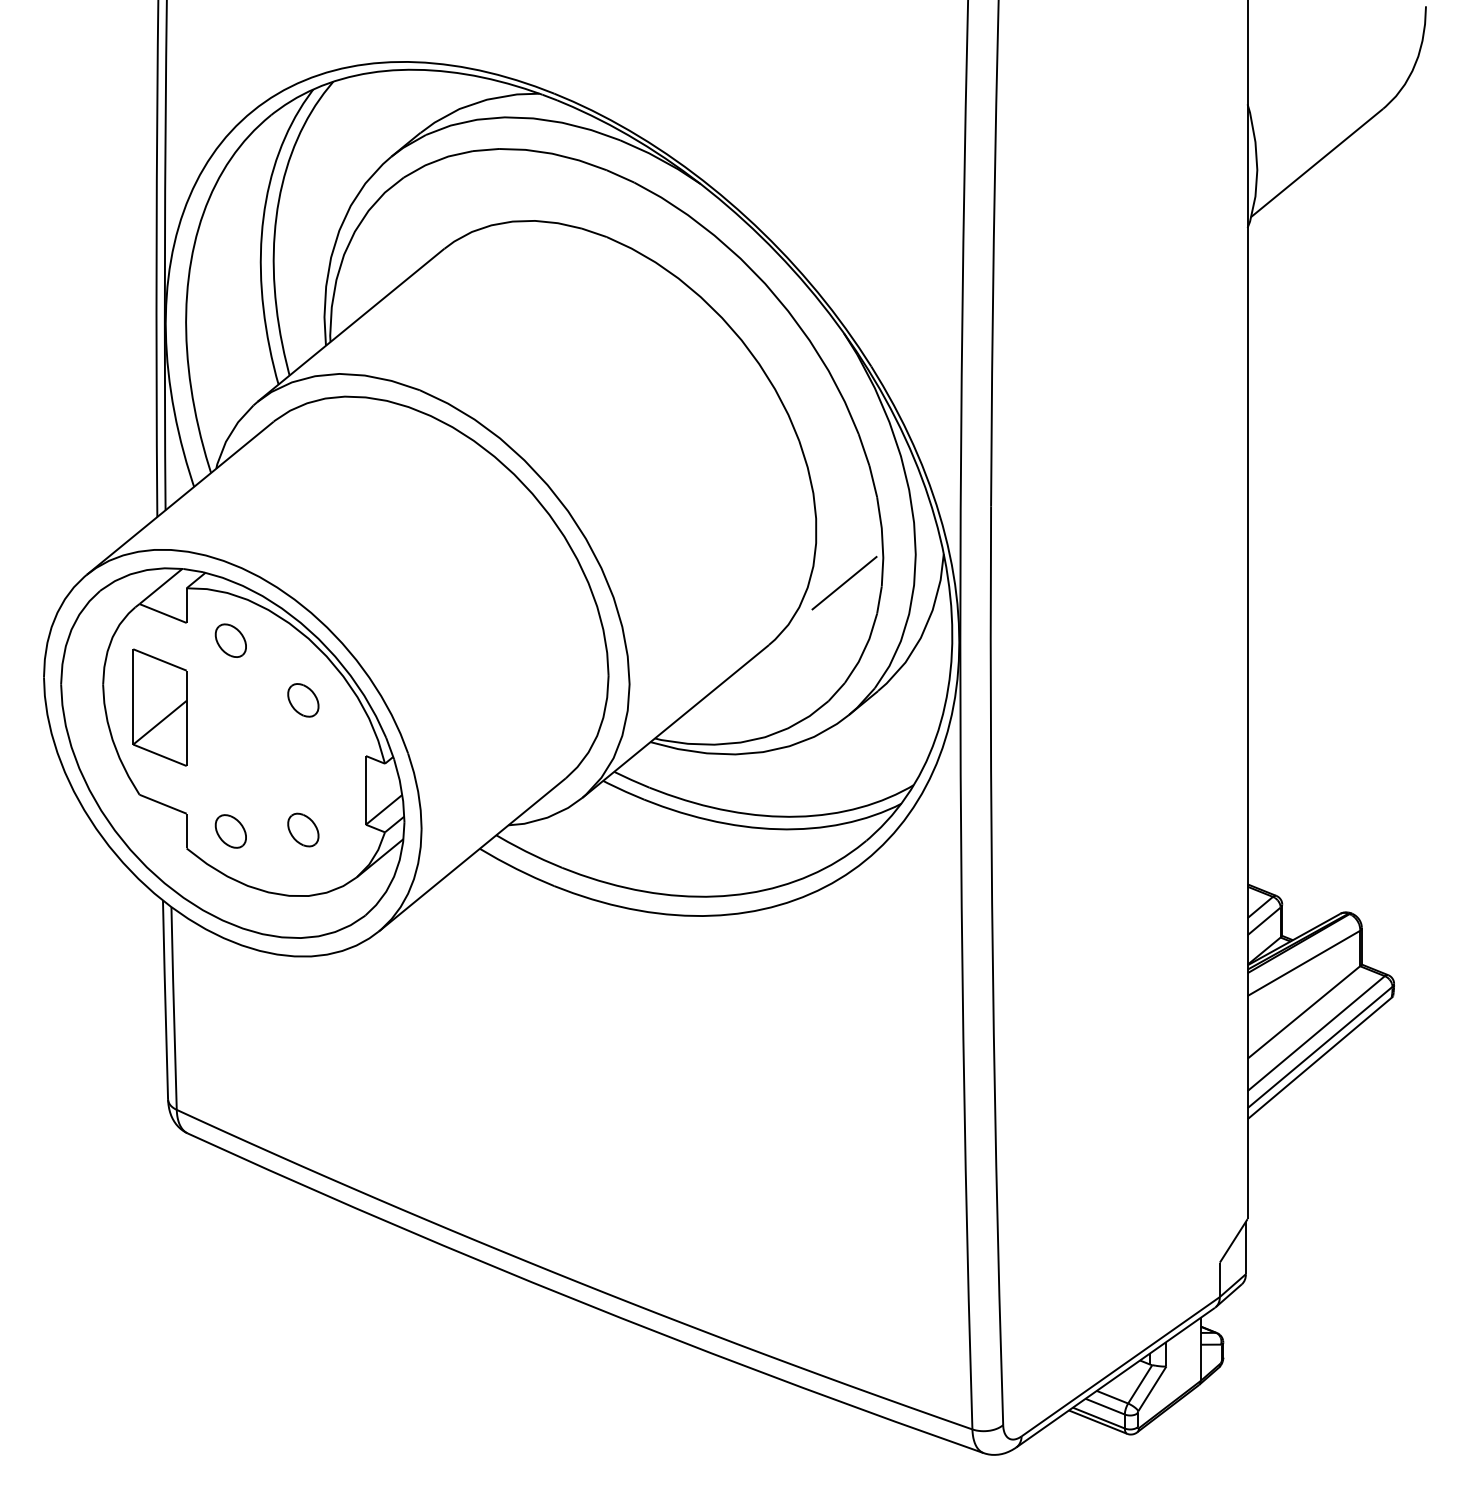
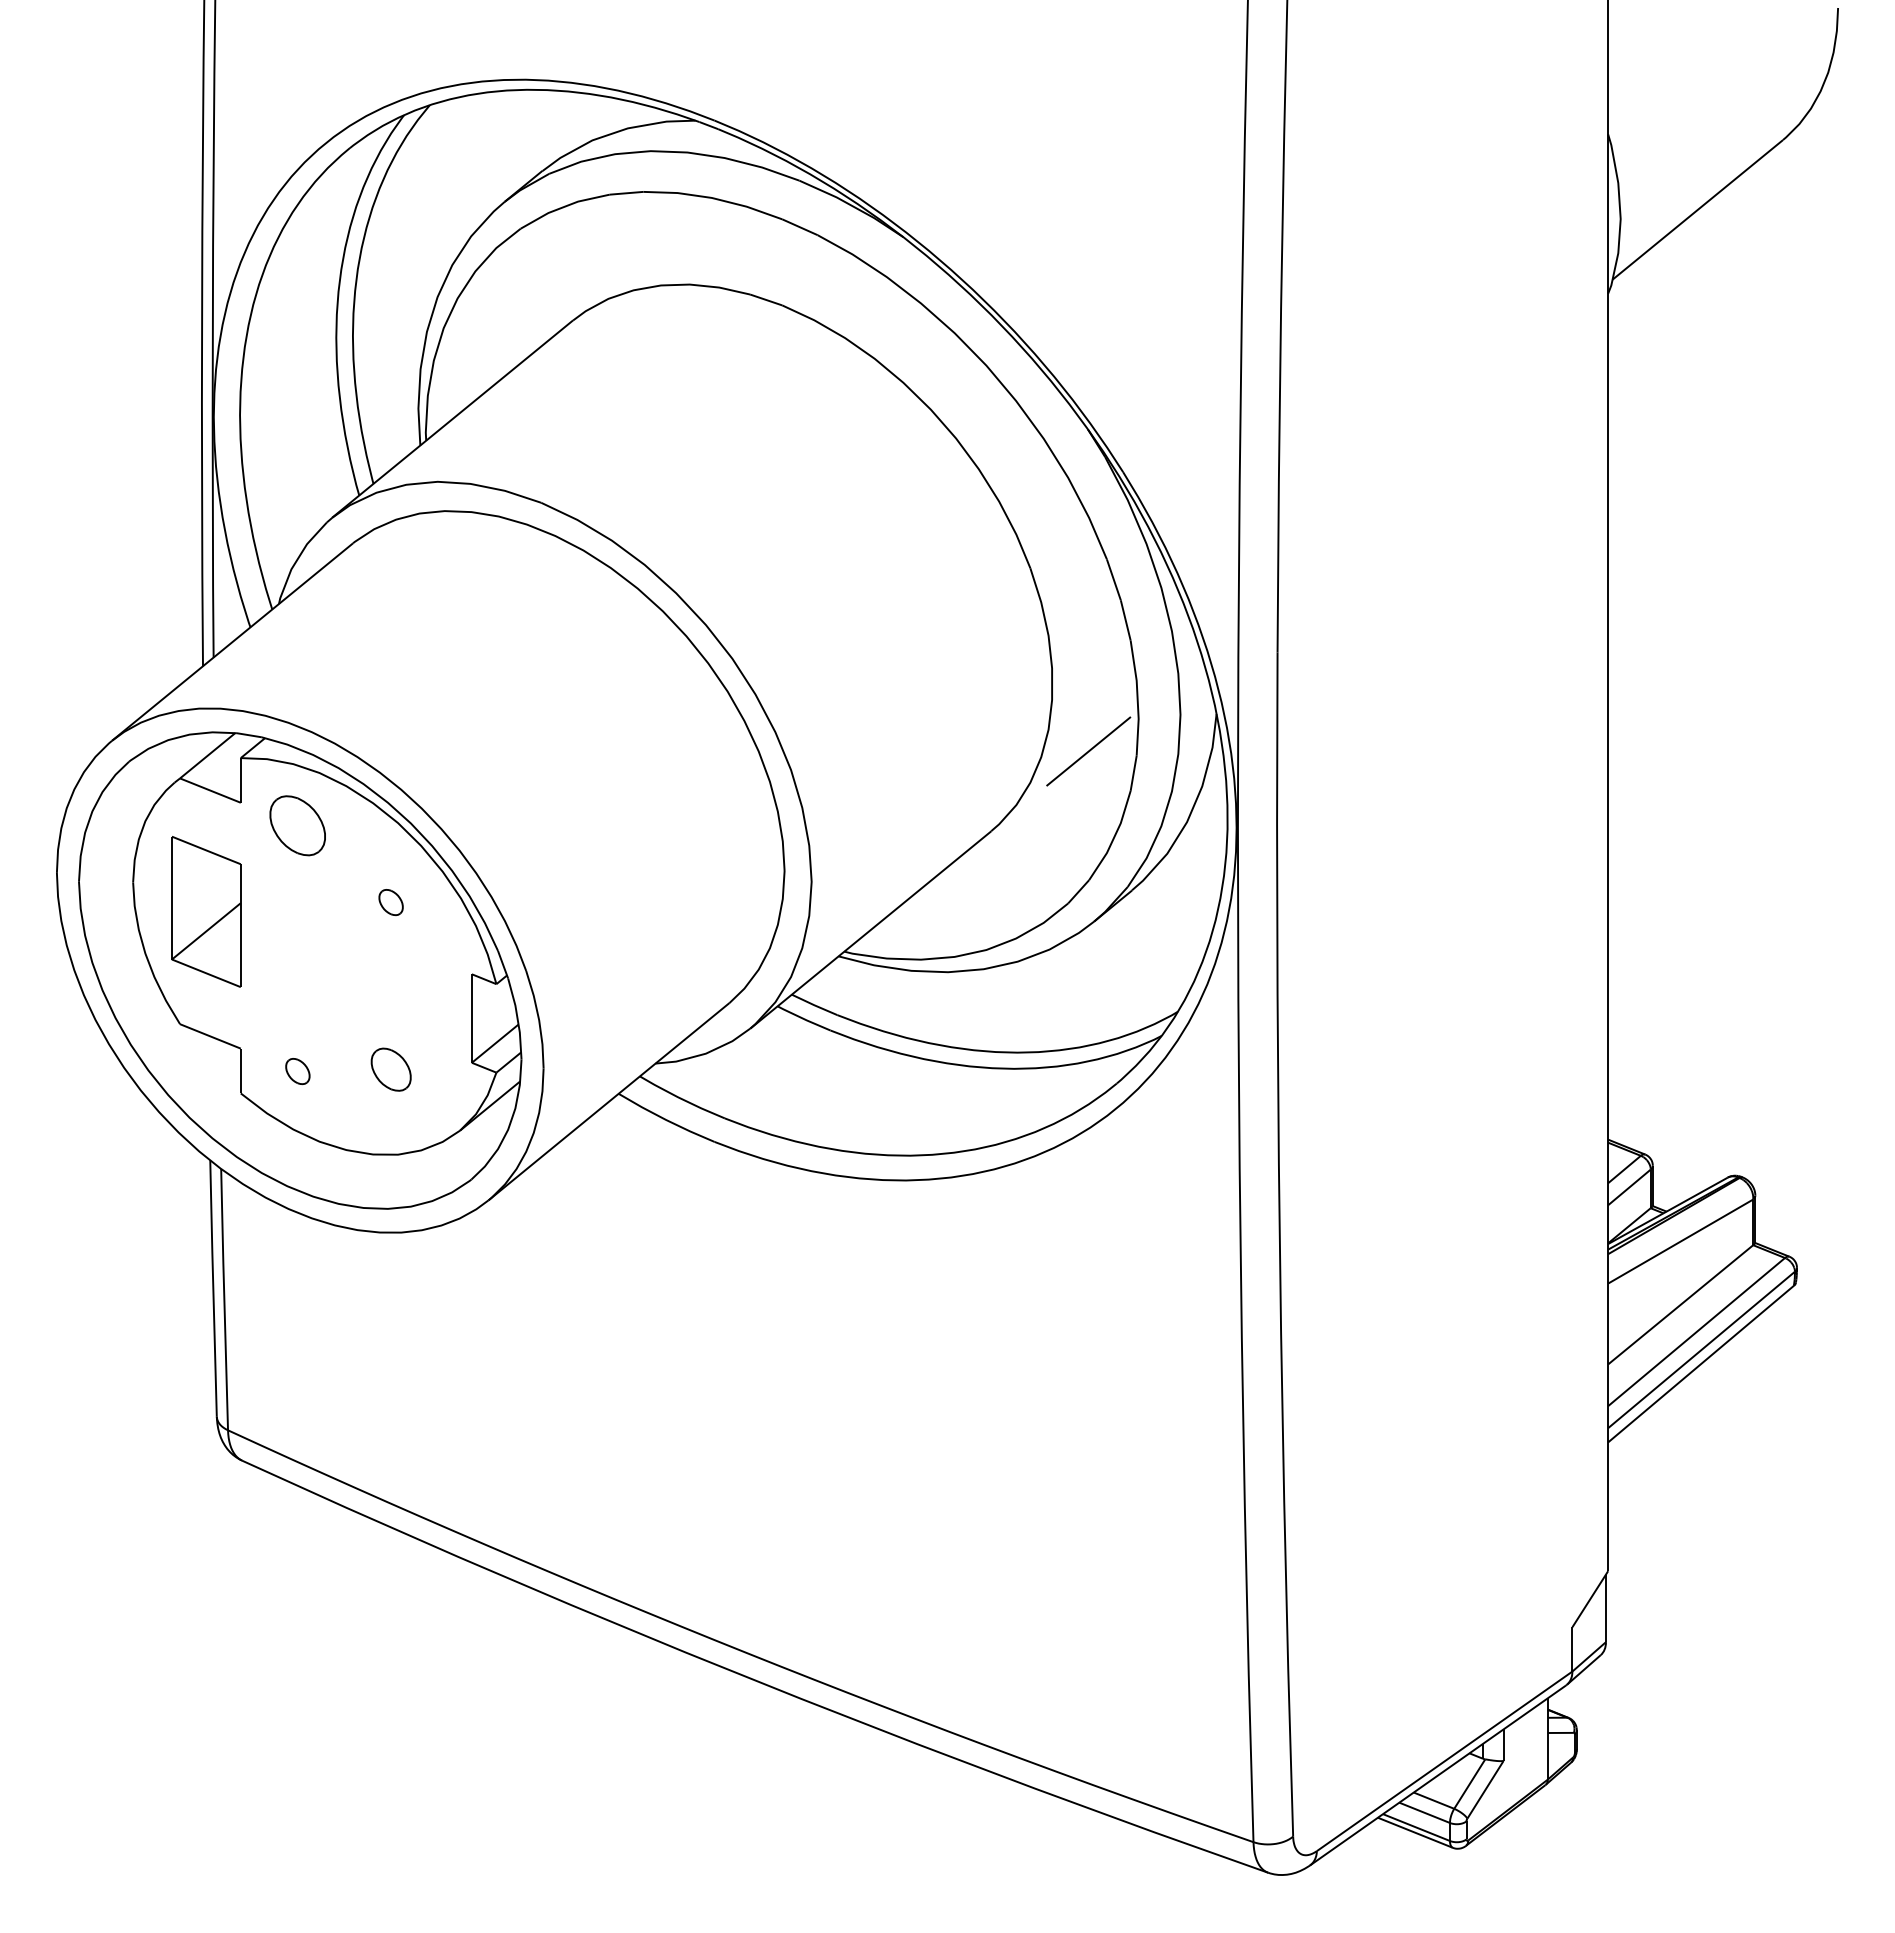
part: (230, 640) -> (297, 825), size x1.4
part: (302, 700) -> (390, 902), size x0.6
part: (230, 831) -> (297, 1071), size x0.6

